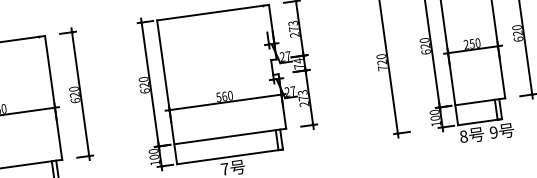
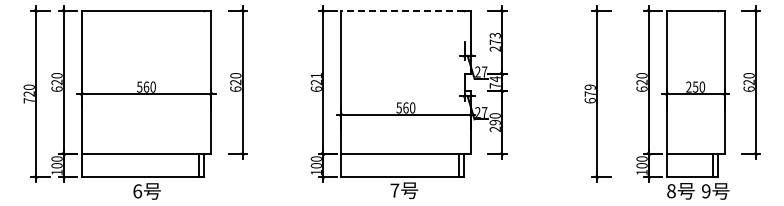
line: (210, 12) -> (402, 10), solid -> dashed
text: (381, 62) -> (589, 93), 720 -> 679
text: (142, 79) -> (315, 75), 620 -> 621
text: (302, 95) -> (494, 119), 273 -> 290

